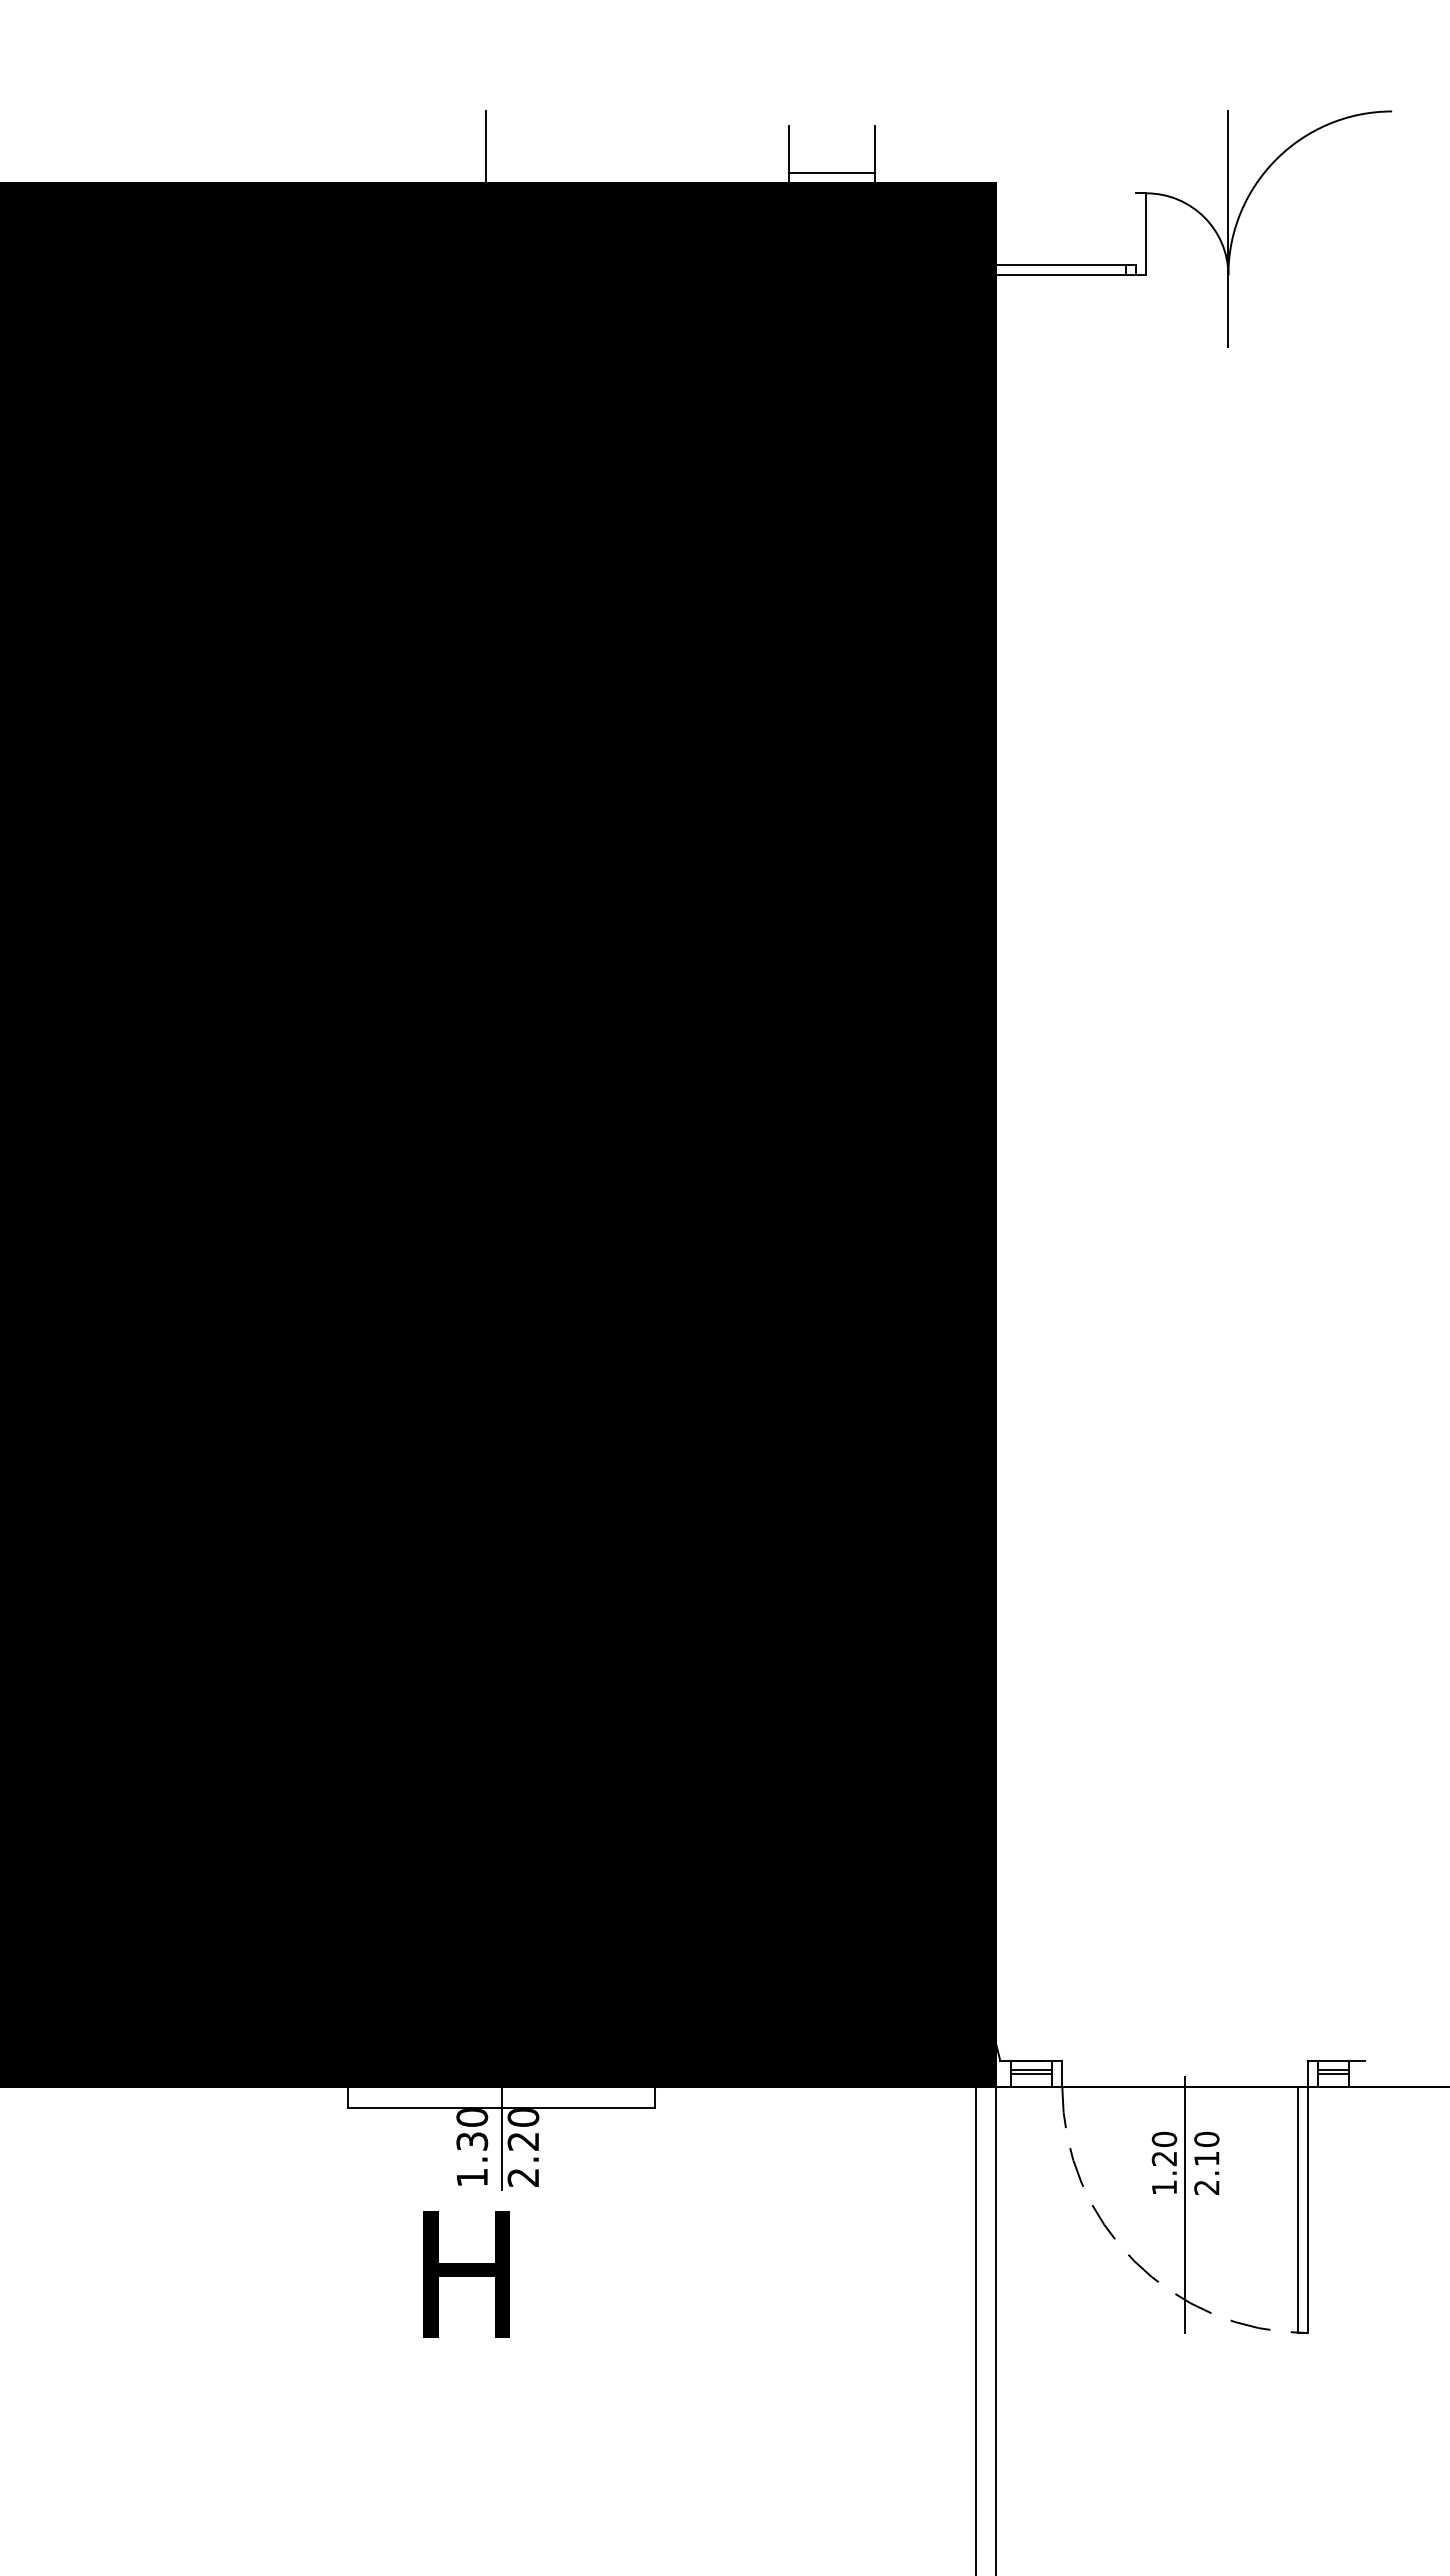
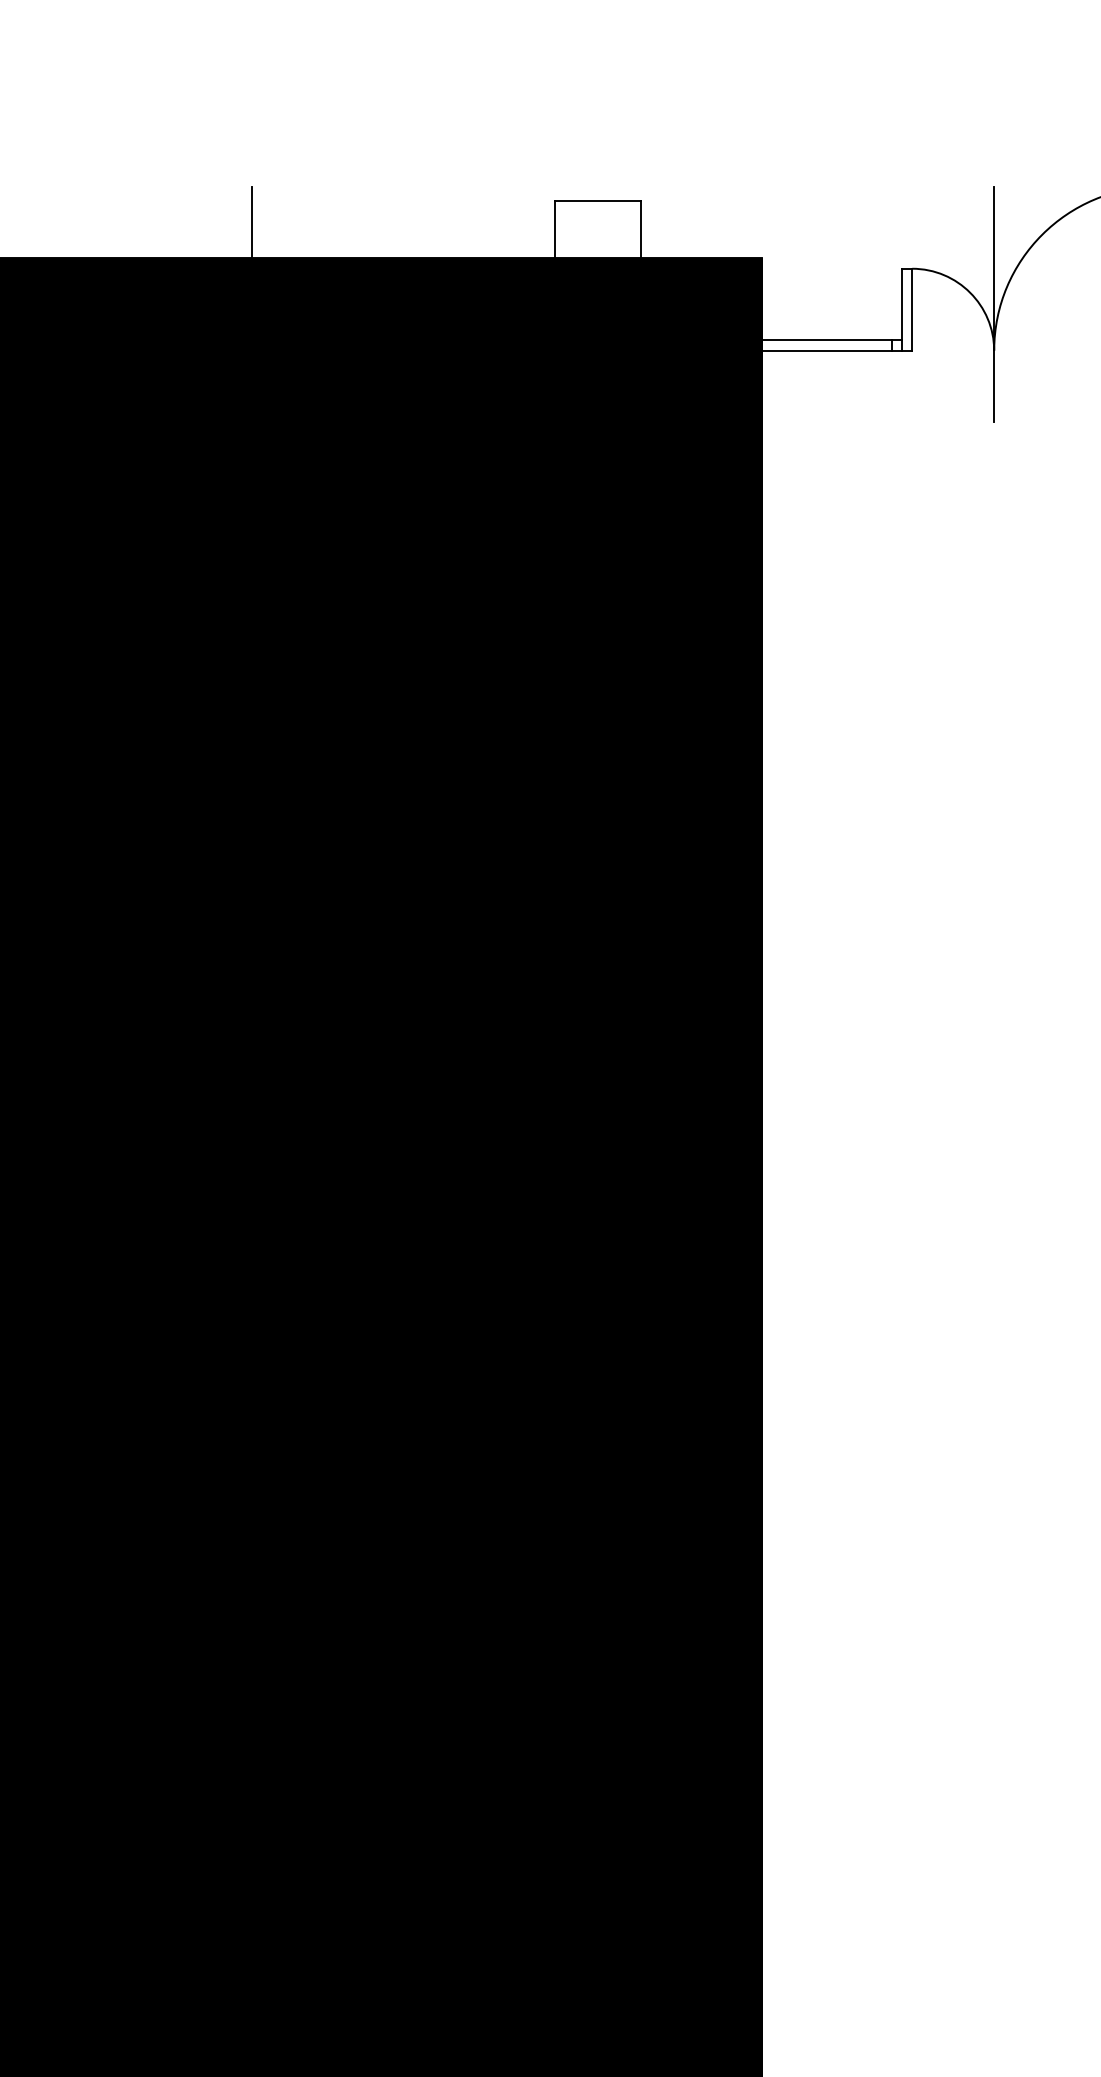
line: (832, 172) -> (598, 200), moved
line: (1136, 229) -> (902, 304), added

